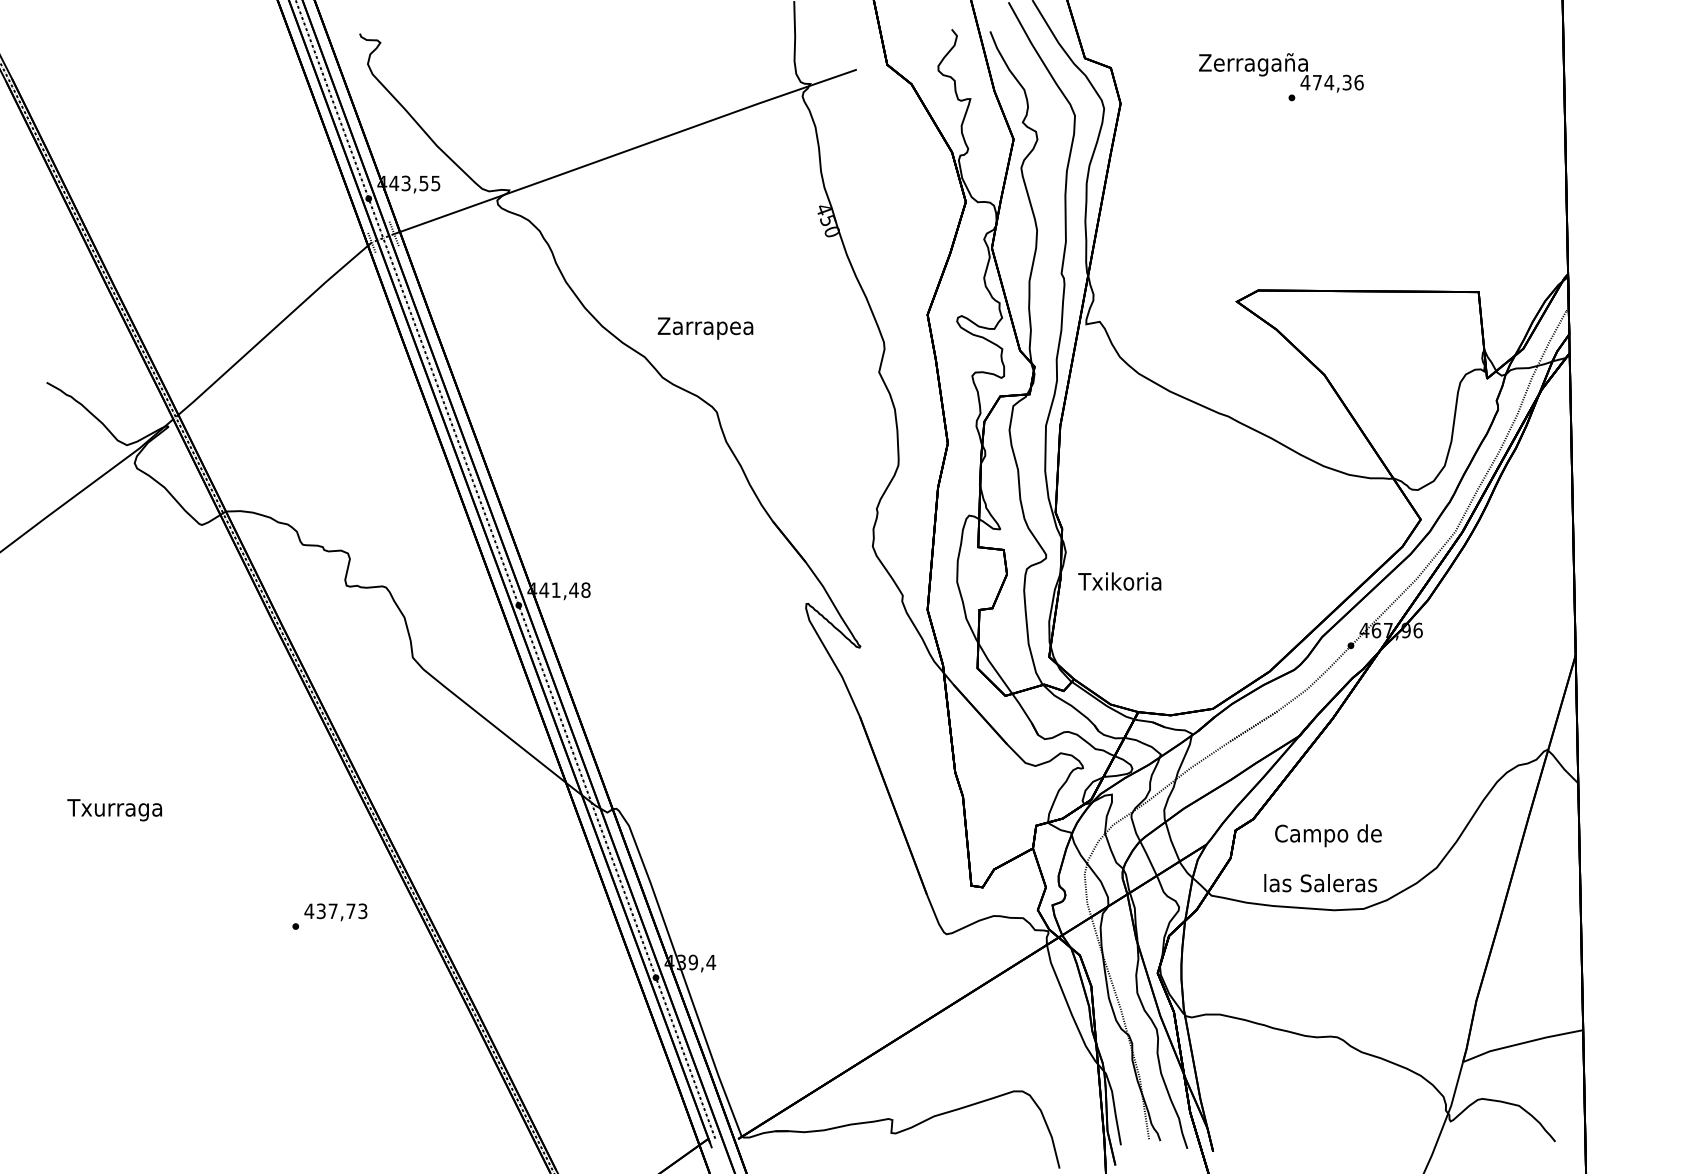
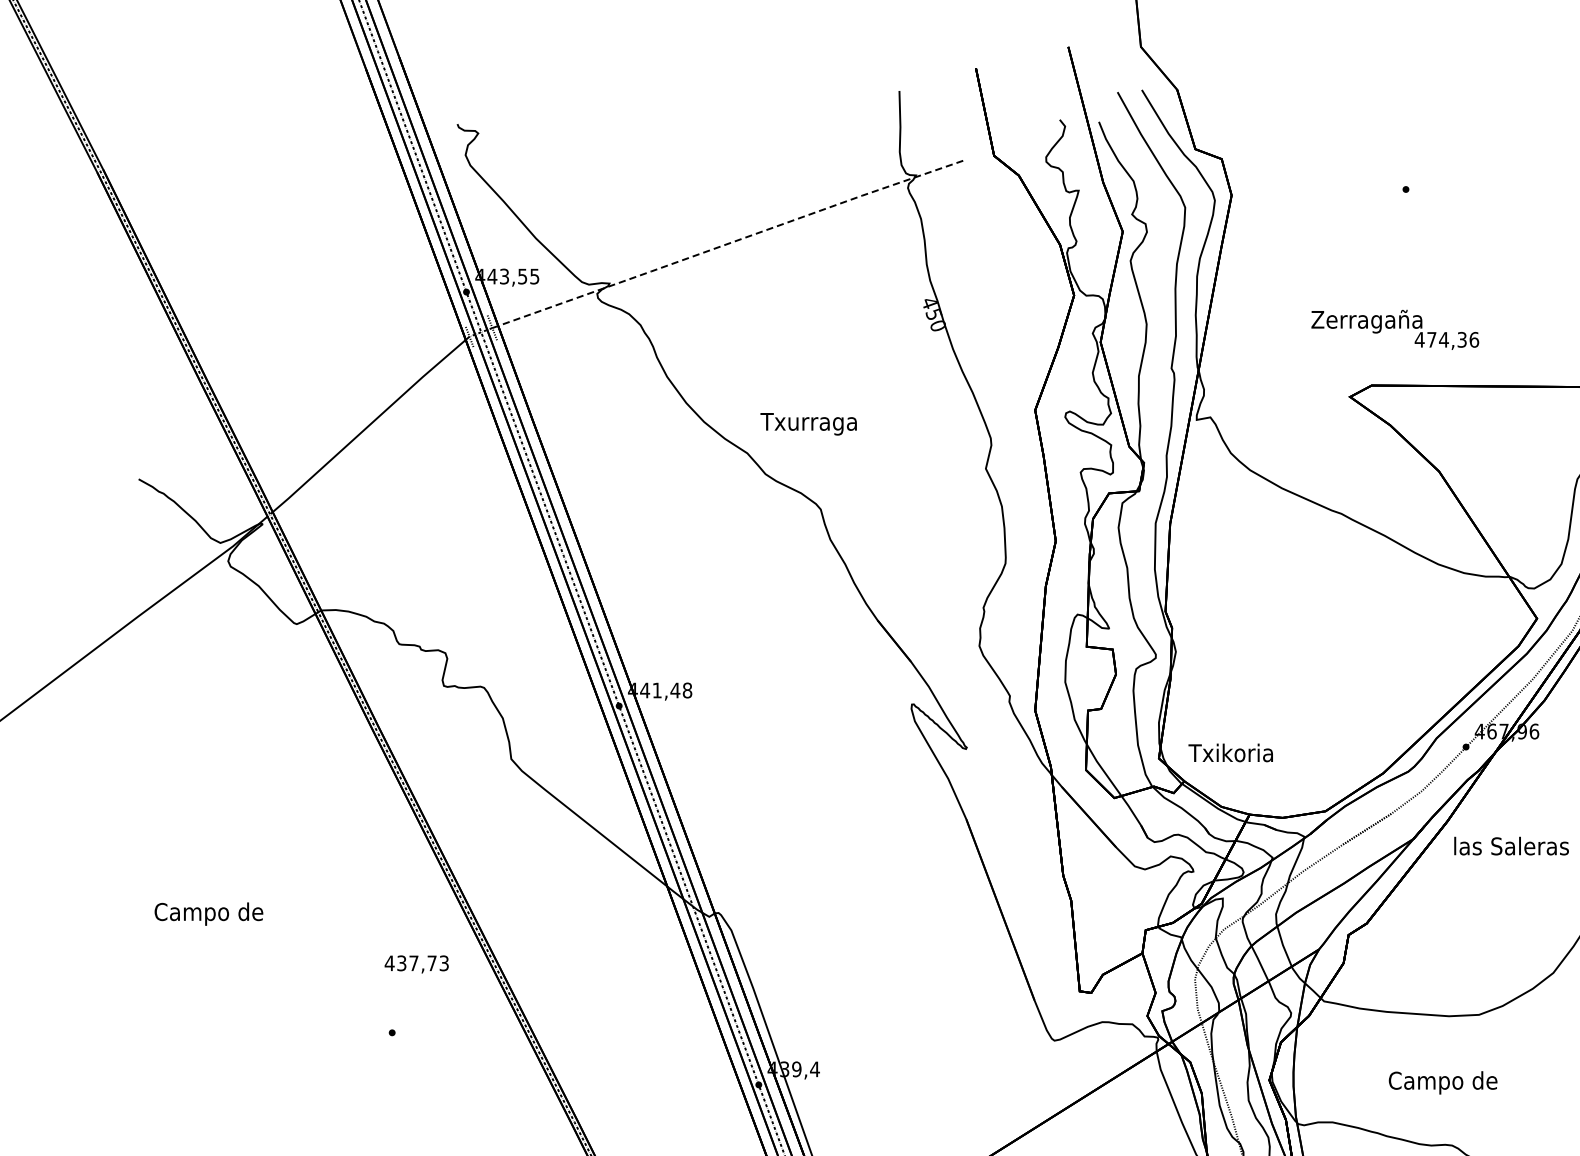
text: (1281, 72) -> (1395, 329), moved
line: (625, 151) -> (727, 244), solid -> dashed
text: (705, 328) -> (809, 424), Zarrapea -> Txurraga
text: (1119, 581) -> (1230, 752), moved
text: (115, 809) -> (208, 913), Txurraga -> Campo de
text: (1328, 835) -> (1443, 1082), moved
text: (1320, 883) -> (1511, 846), moved
text: (335, 912) -> (416, 964), moved

